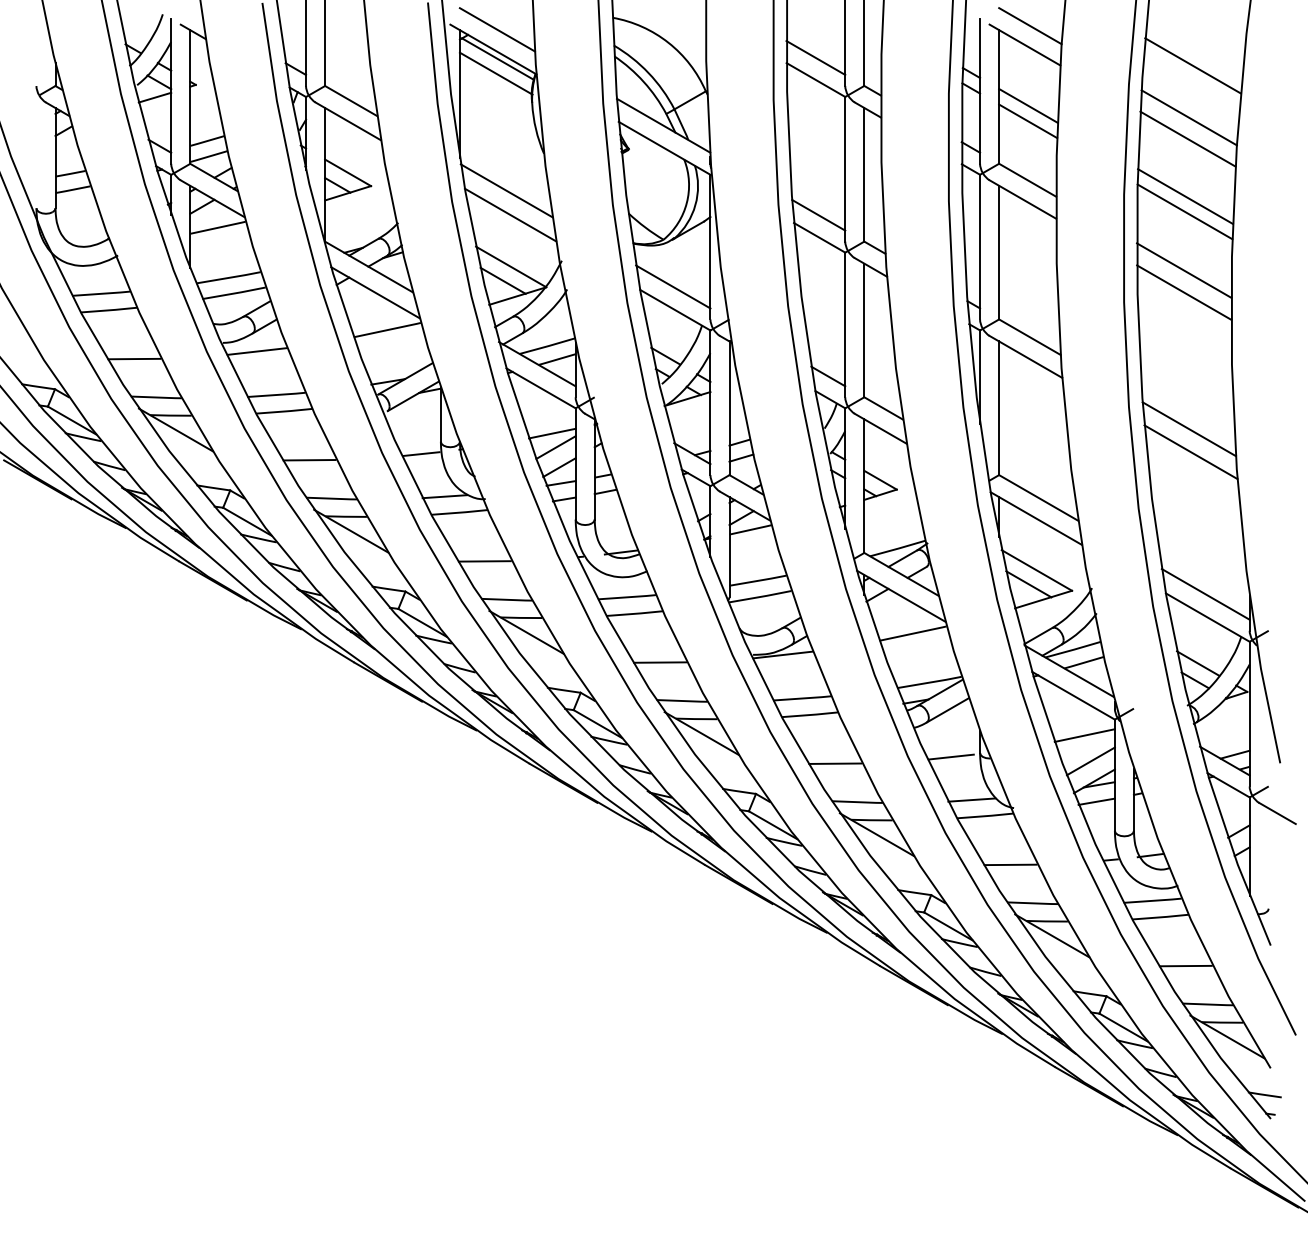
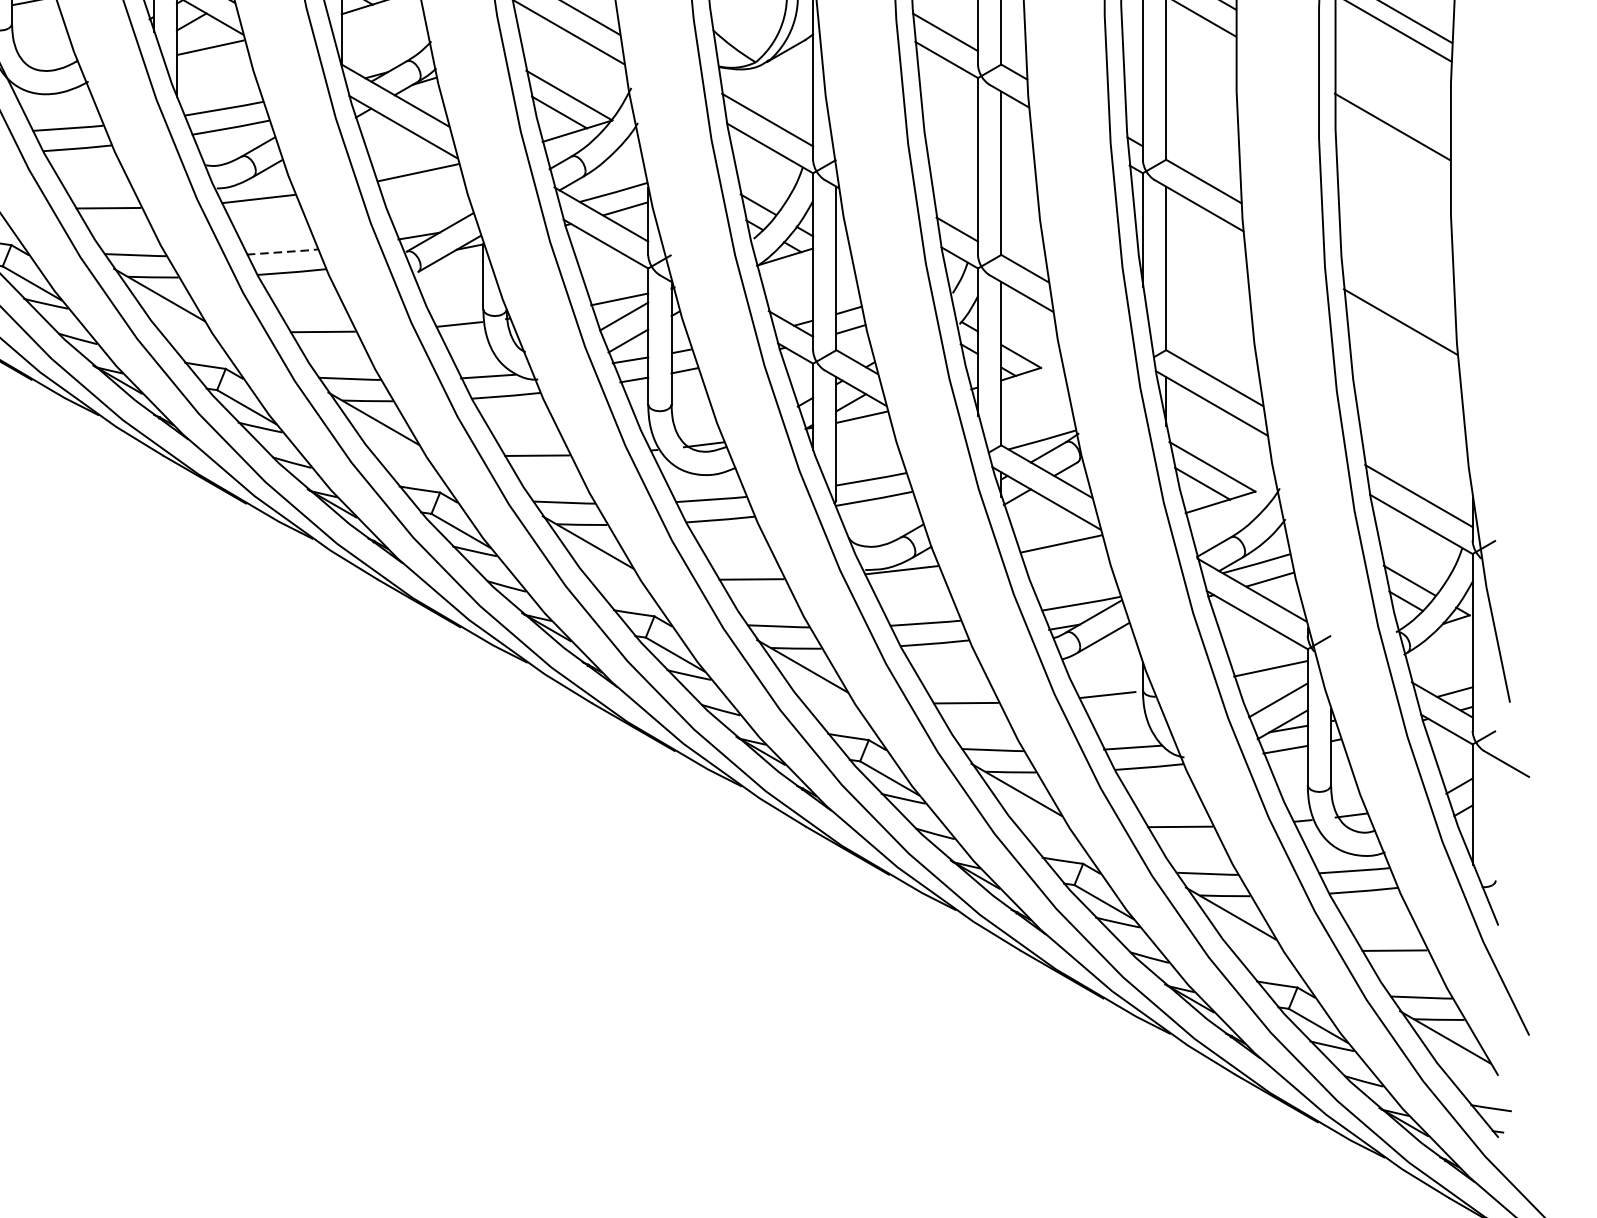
line: (1183, 270) -> (1391, 99), removed
line: (277, 394) -> (283, 251), solid -> dashed
line: (1188, 429) -> (1397, 294), removed

